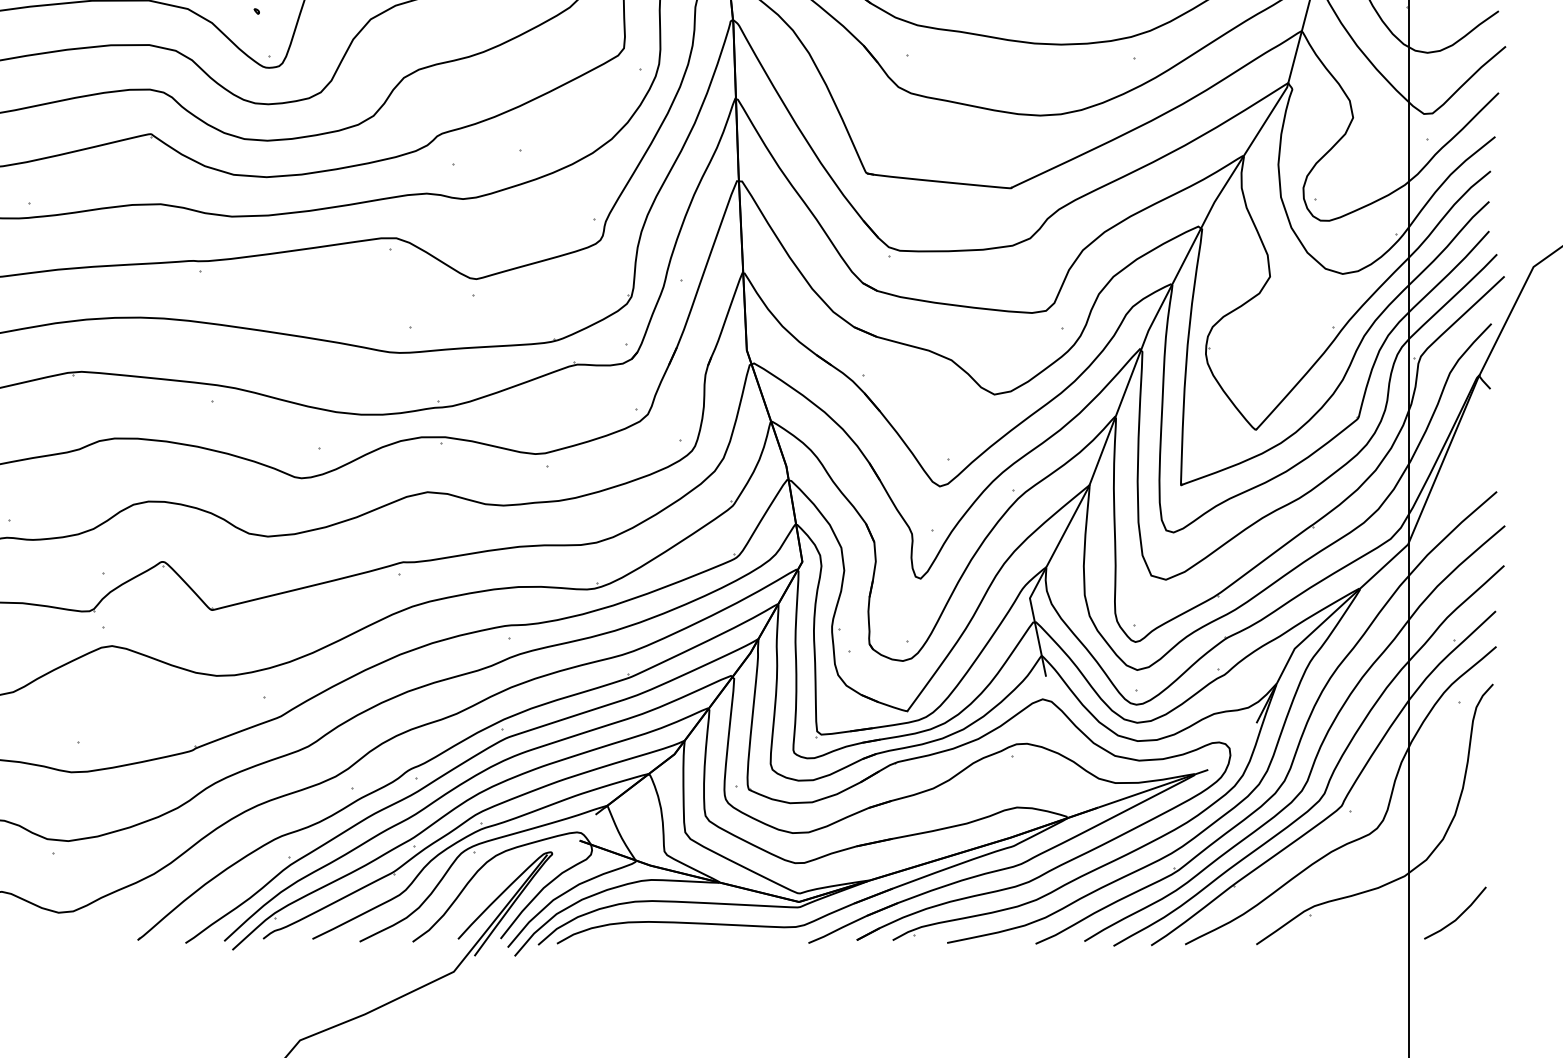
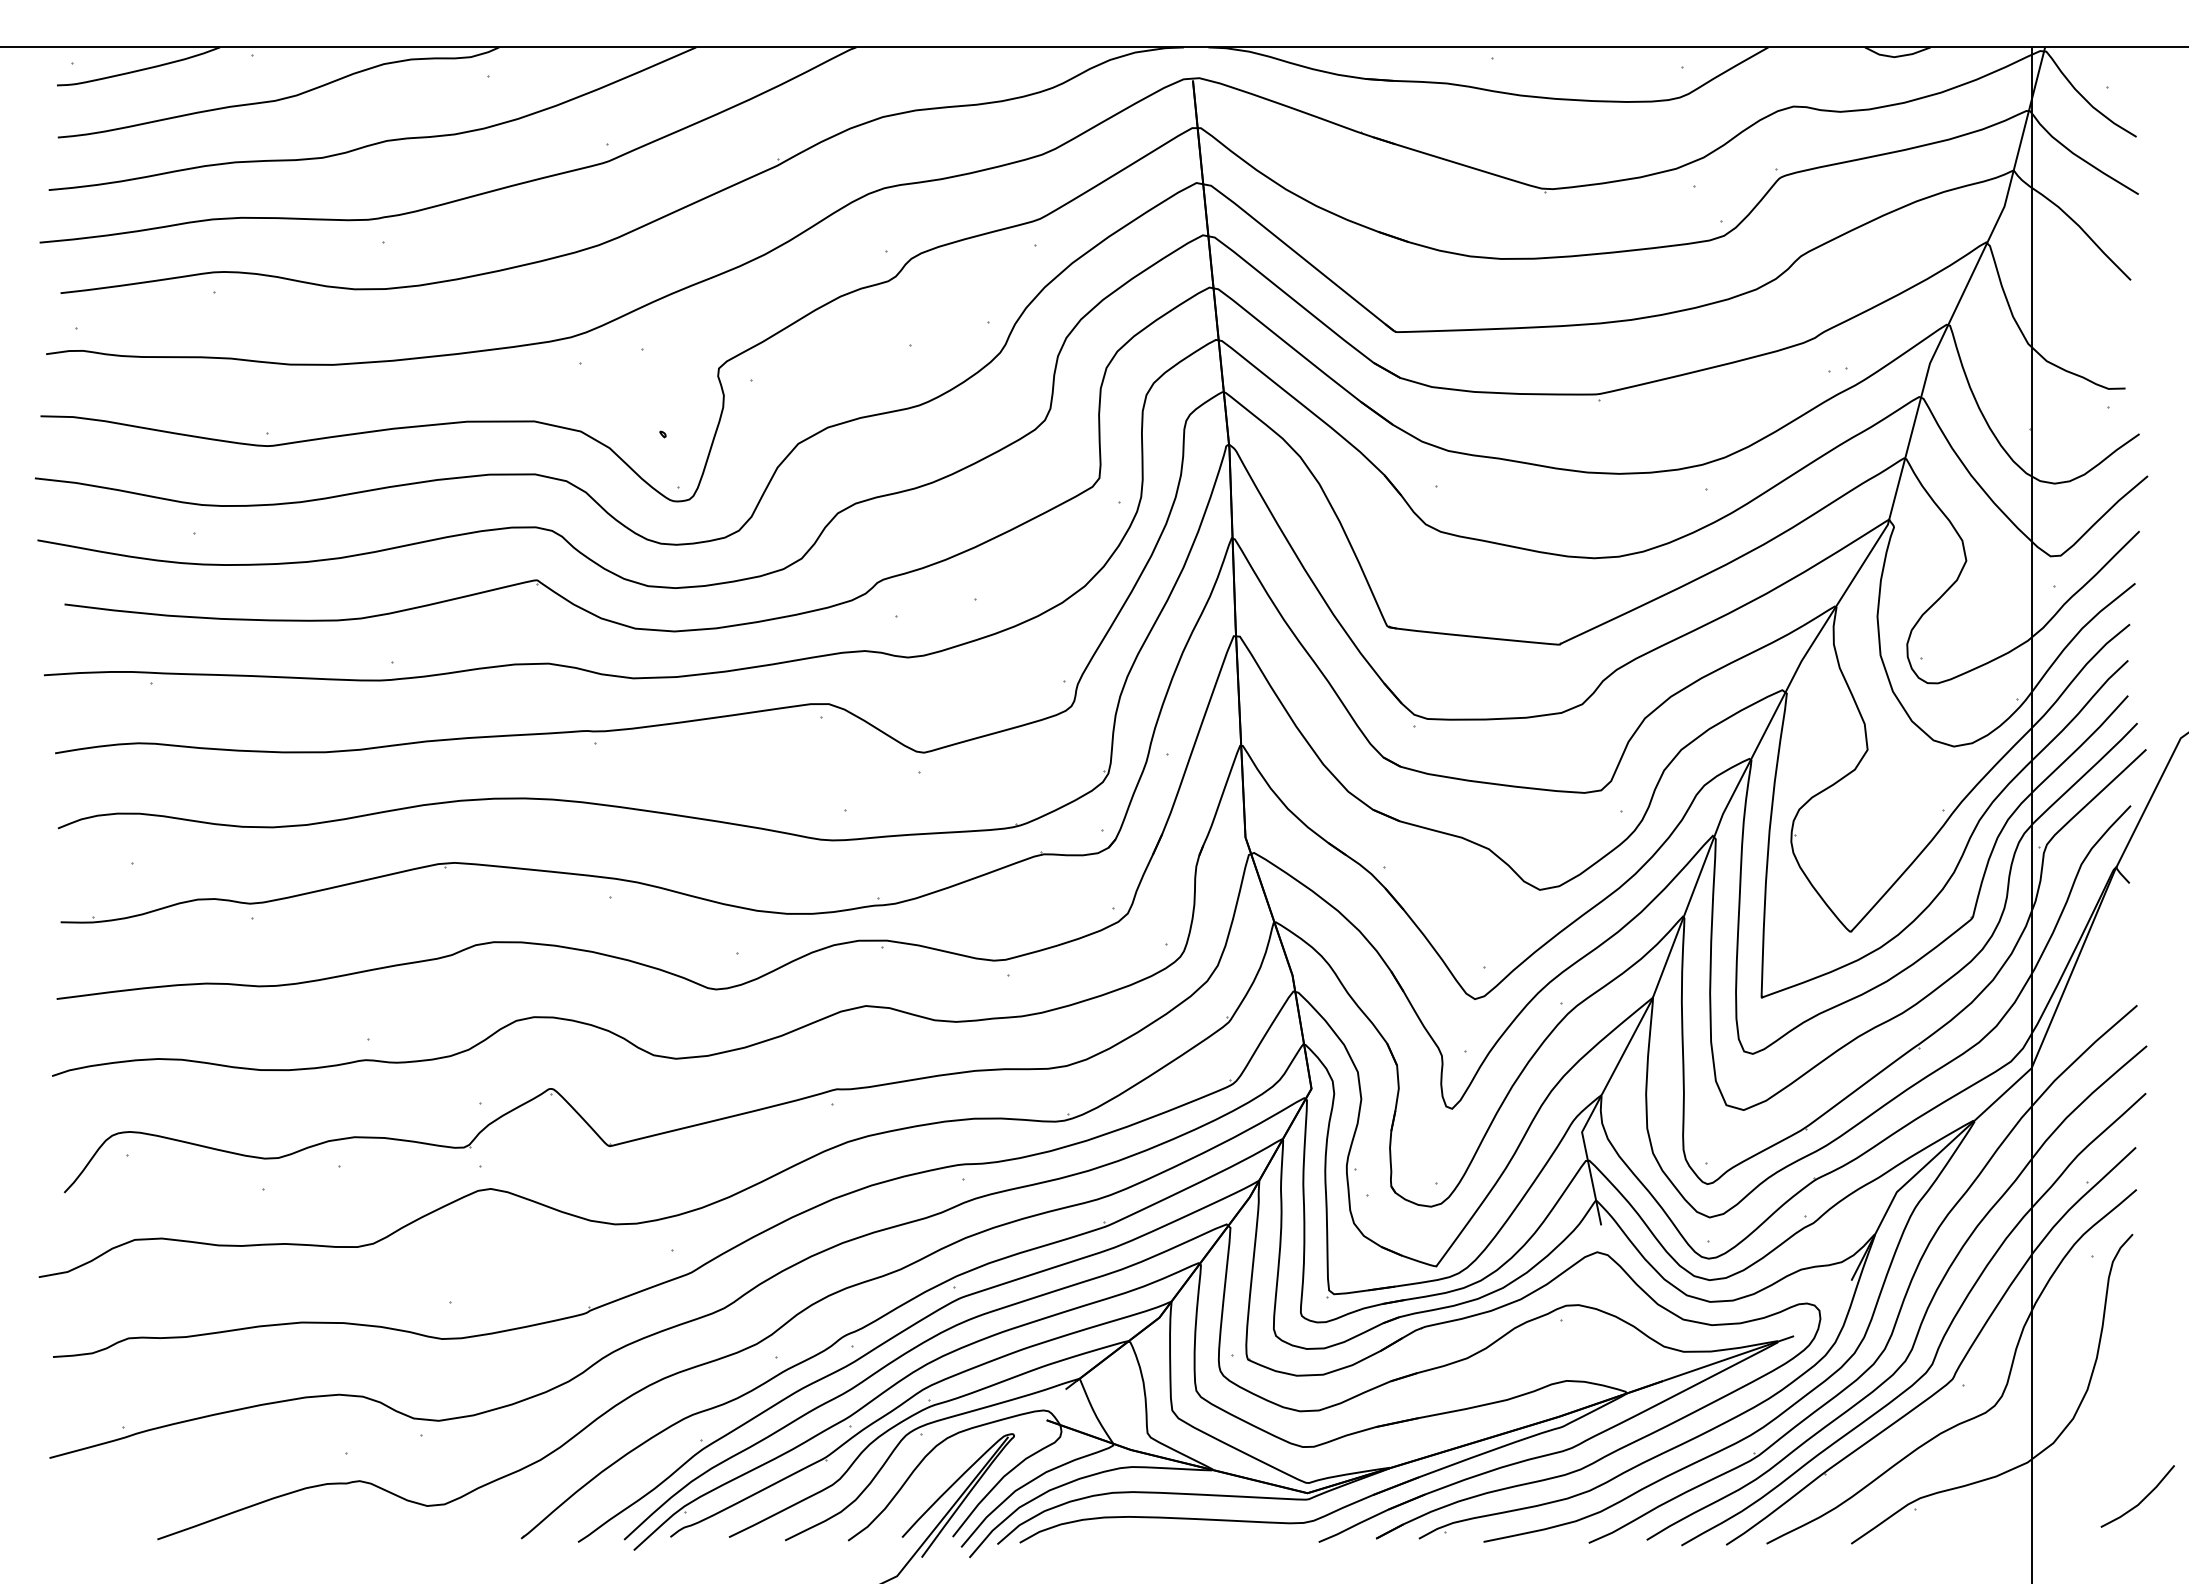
line: (1458, 916) -> (2141, 1500), moved

